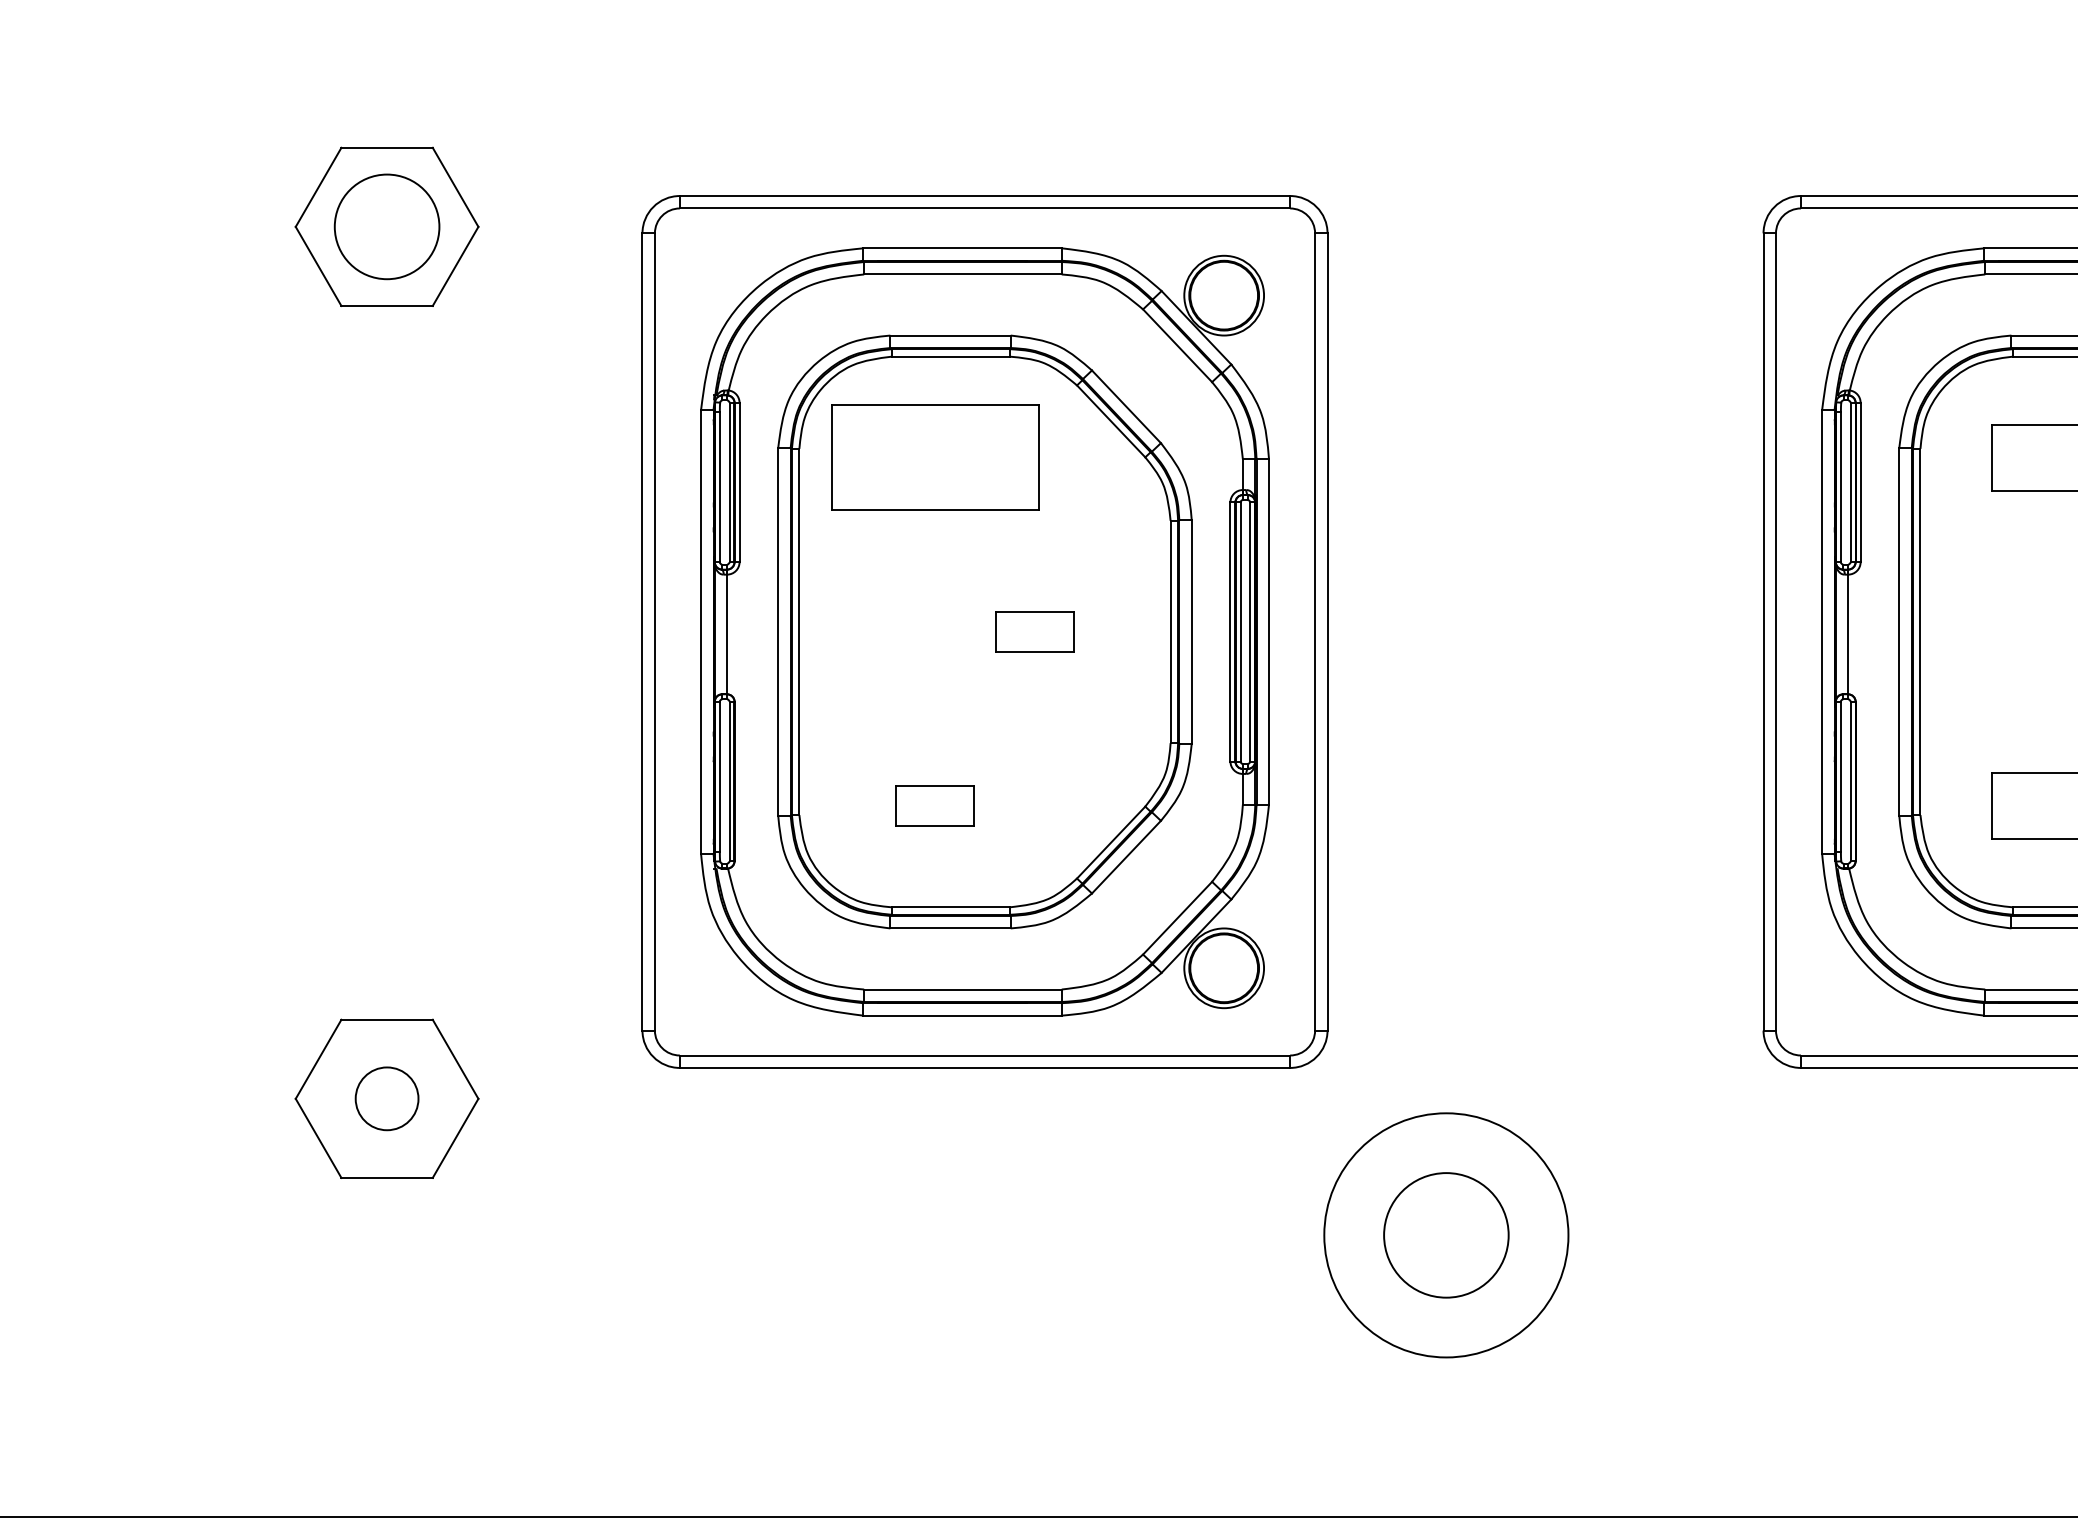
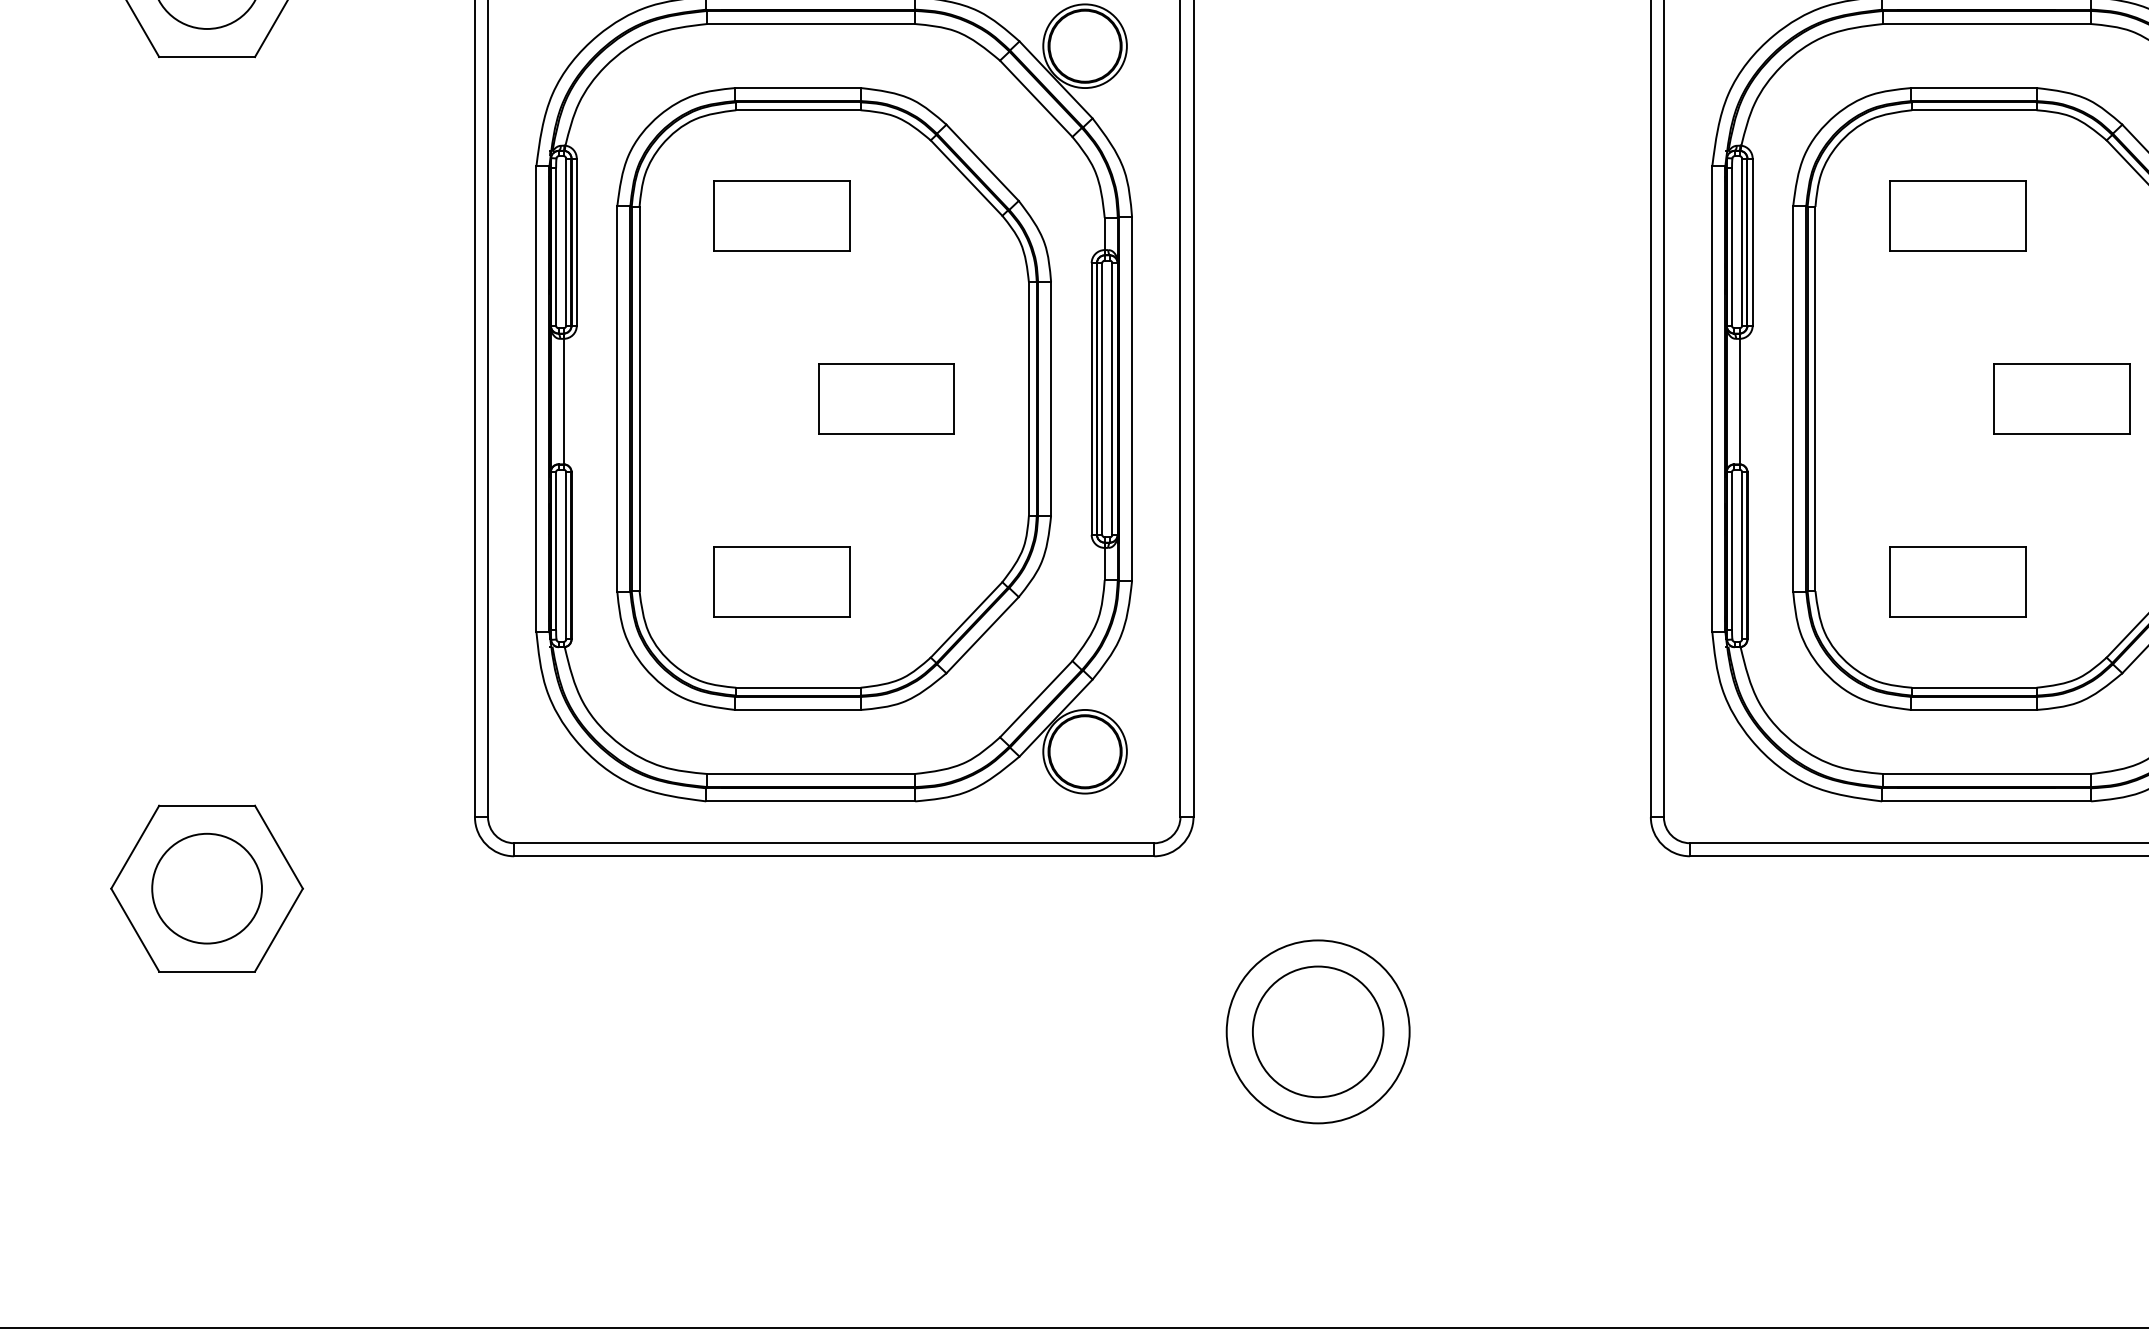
part: (934, 457) -> (781, 215), size x0.62
part: (1034, 631) -> (886, 398), size x1.67
part: (934, 805) -> (781, 581), size x1.67
circle: (386, 1098) -> (206, 888), size x1.67
circle: (1446, 1235) -> (1318, 1032), size x0.71

